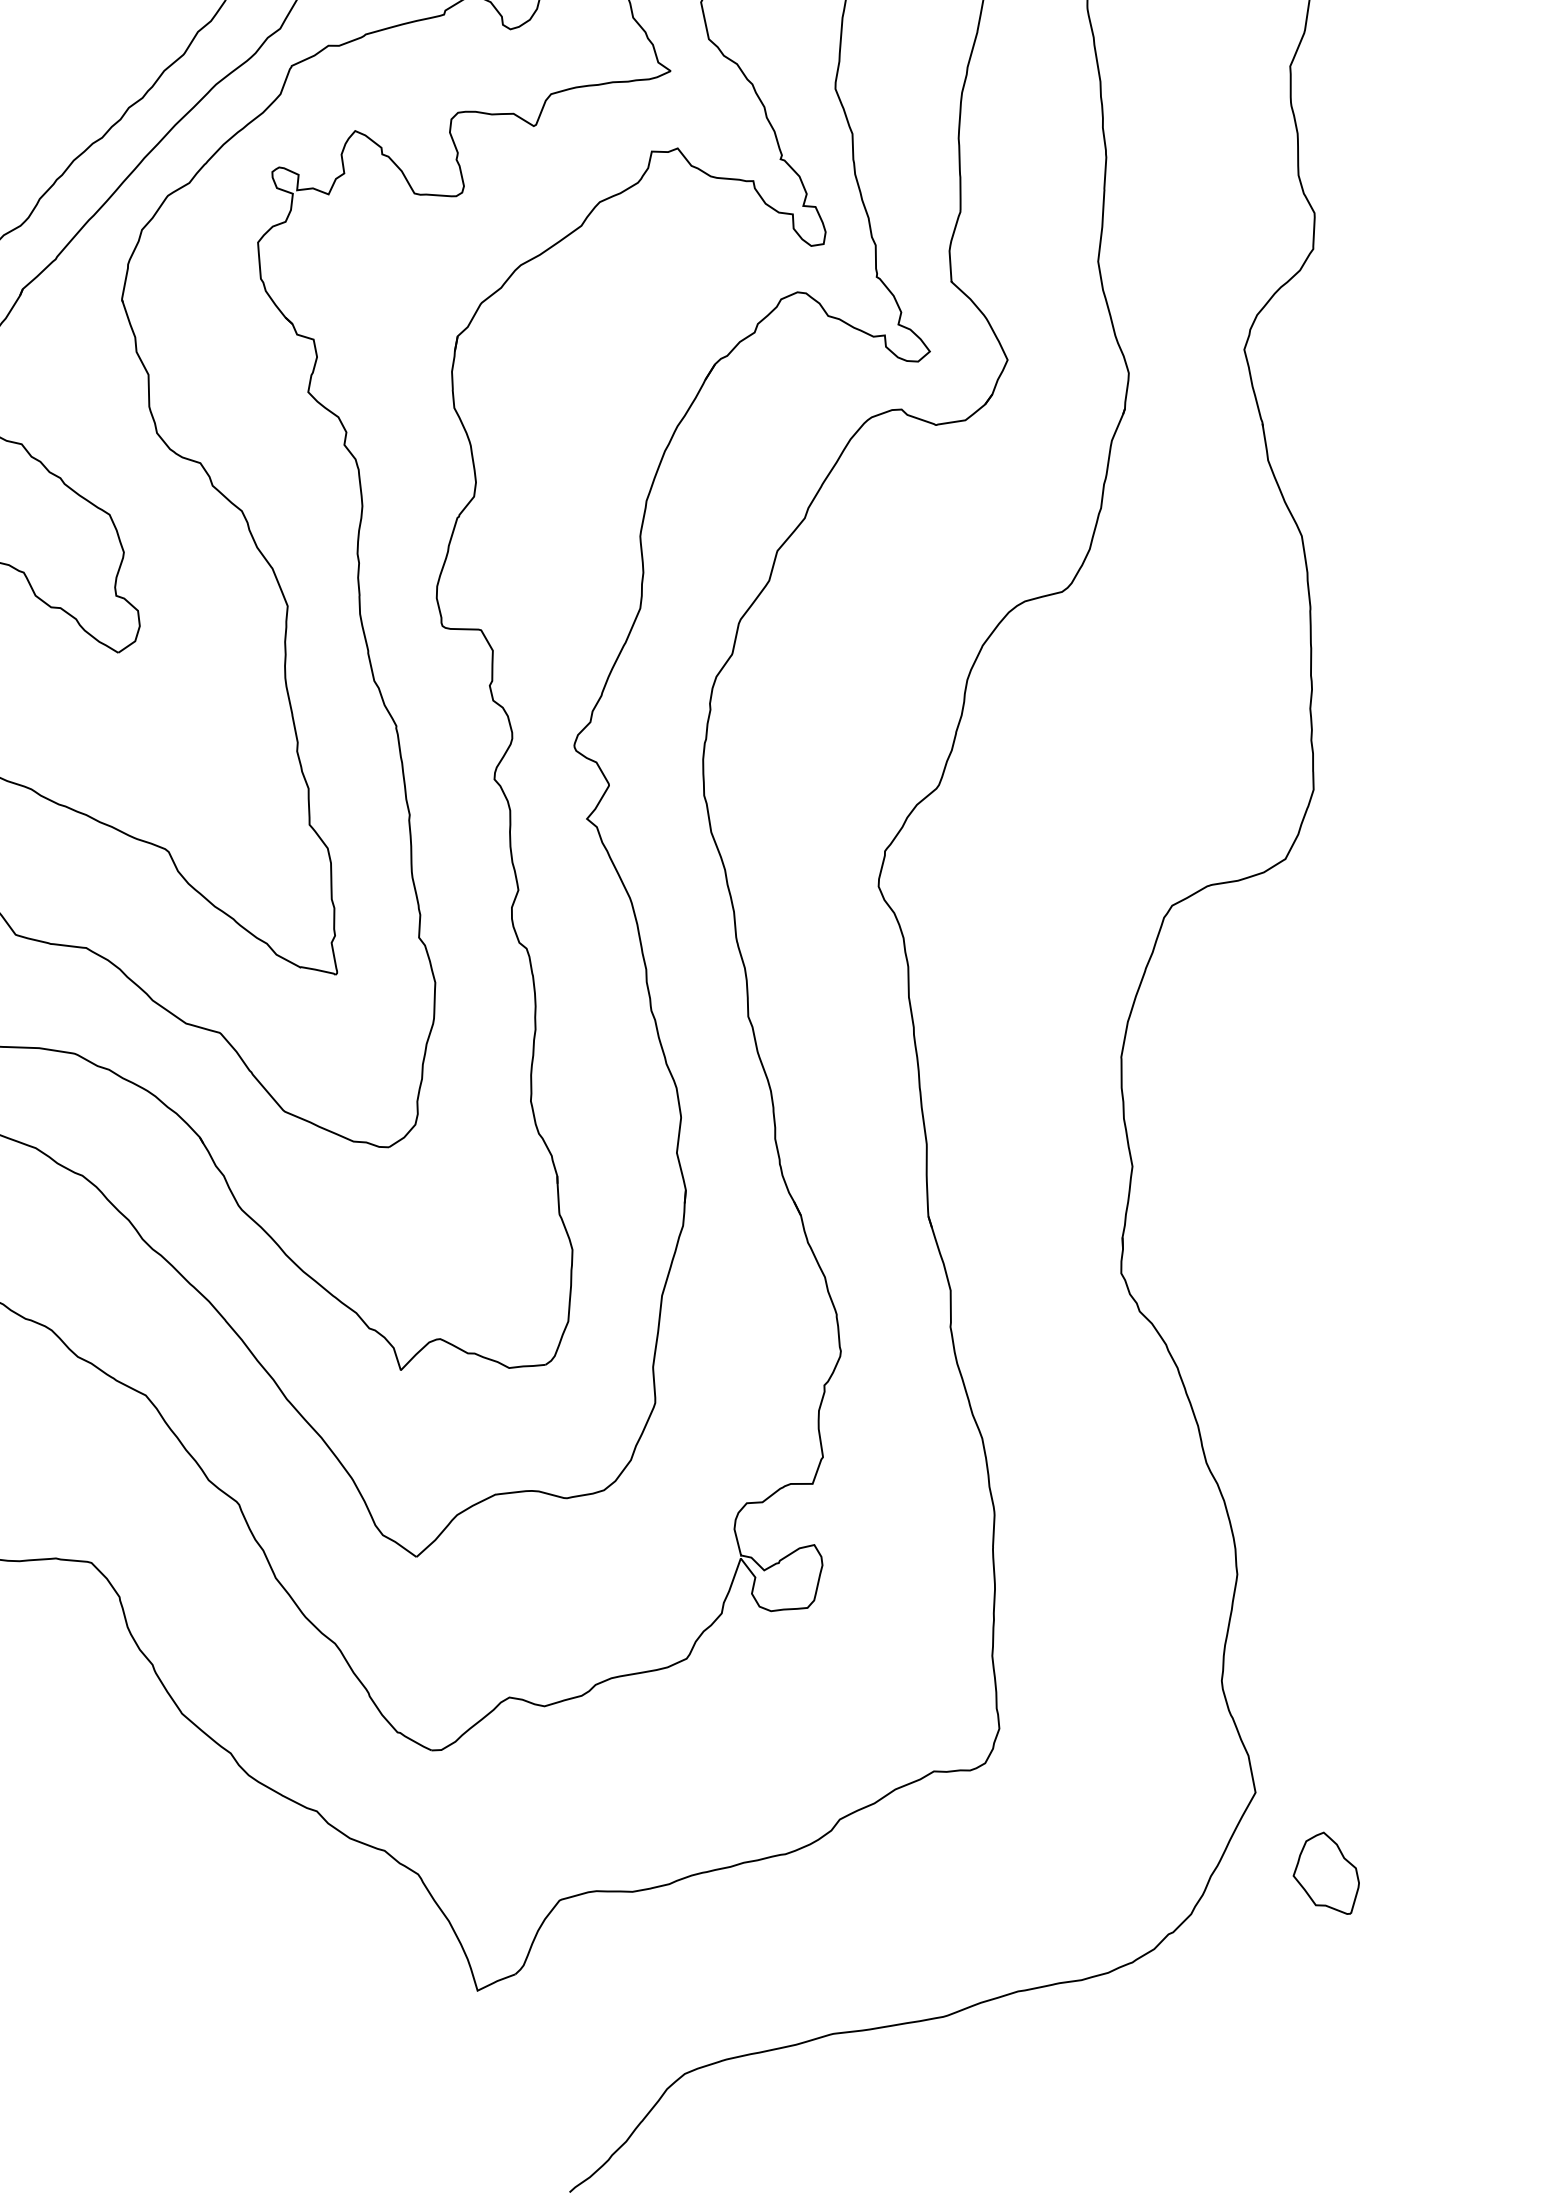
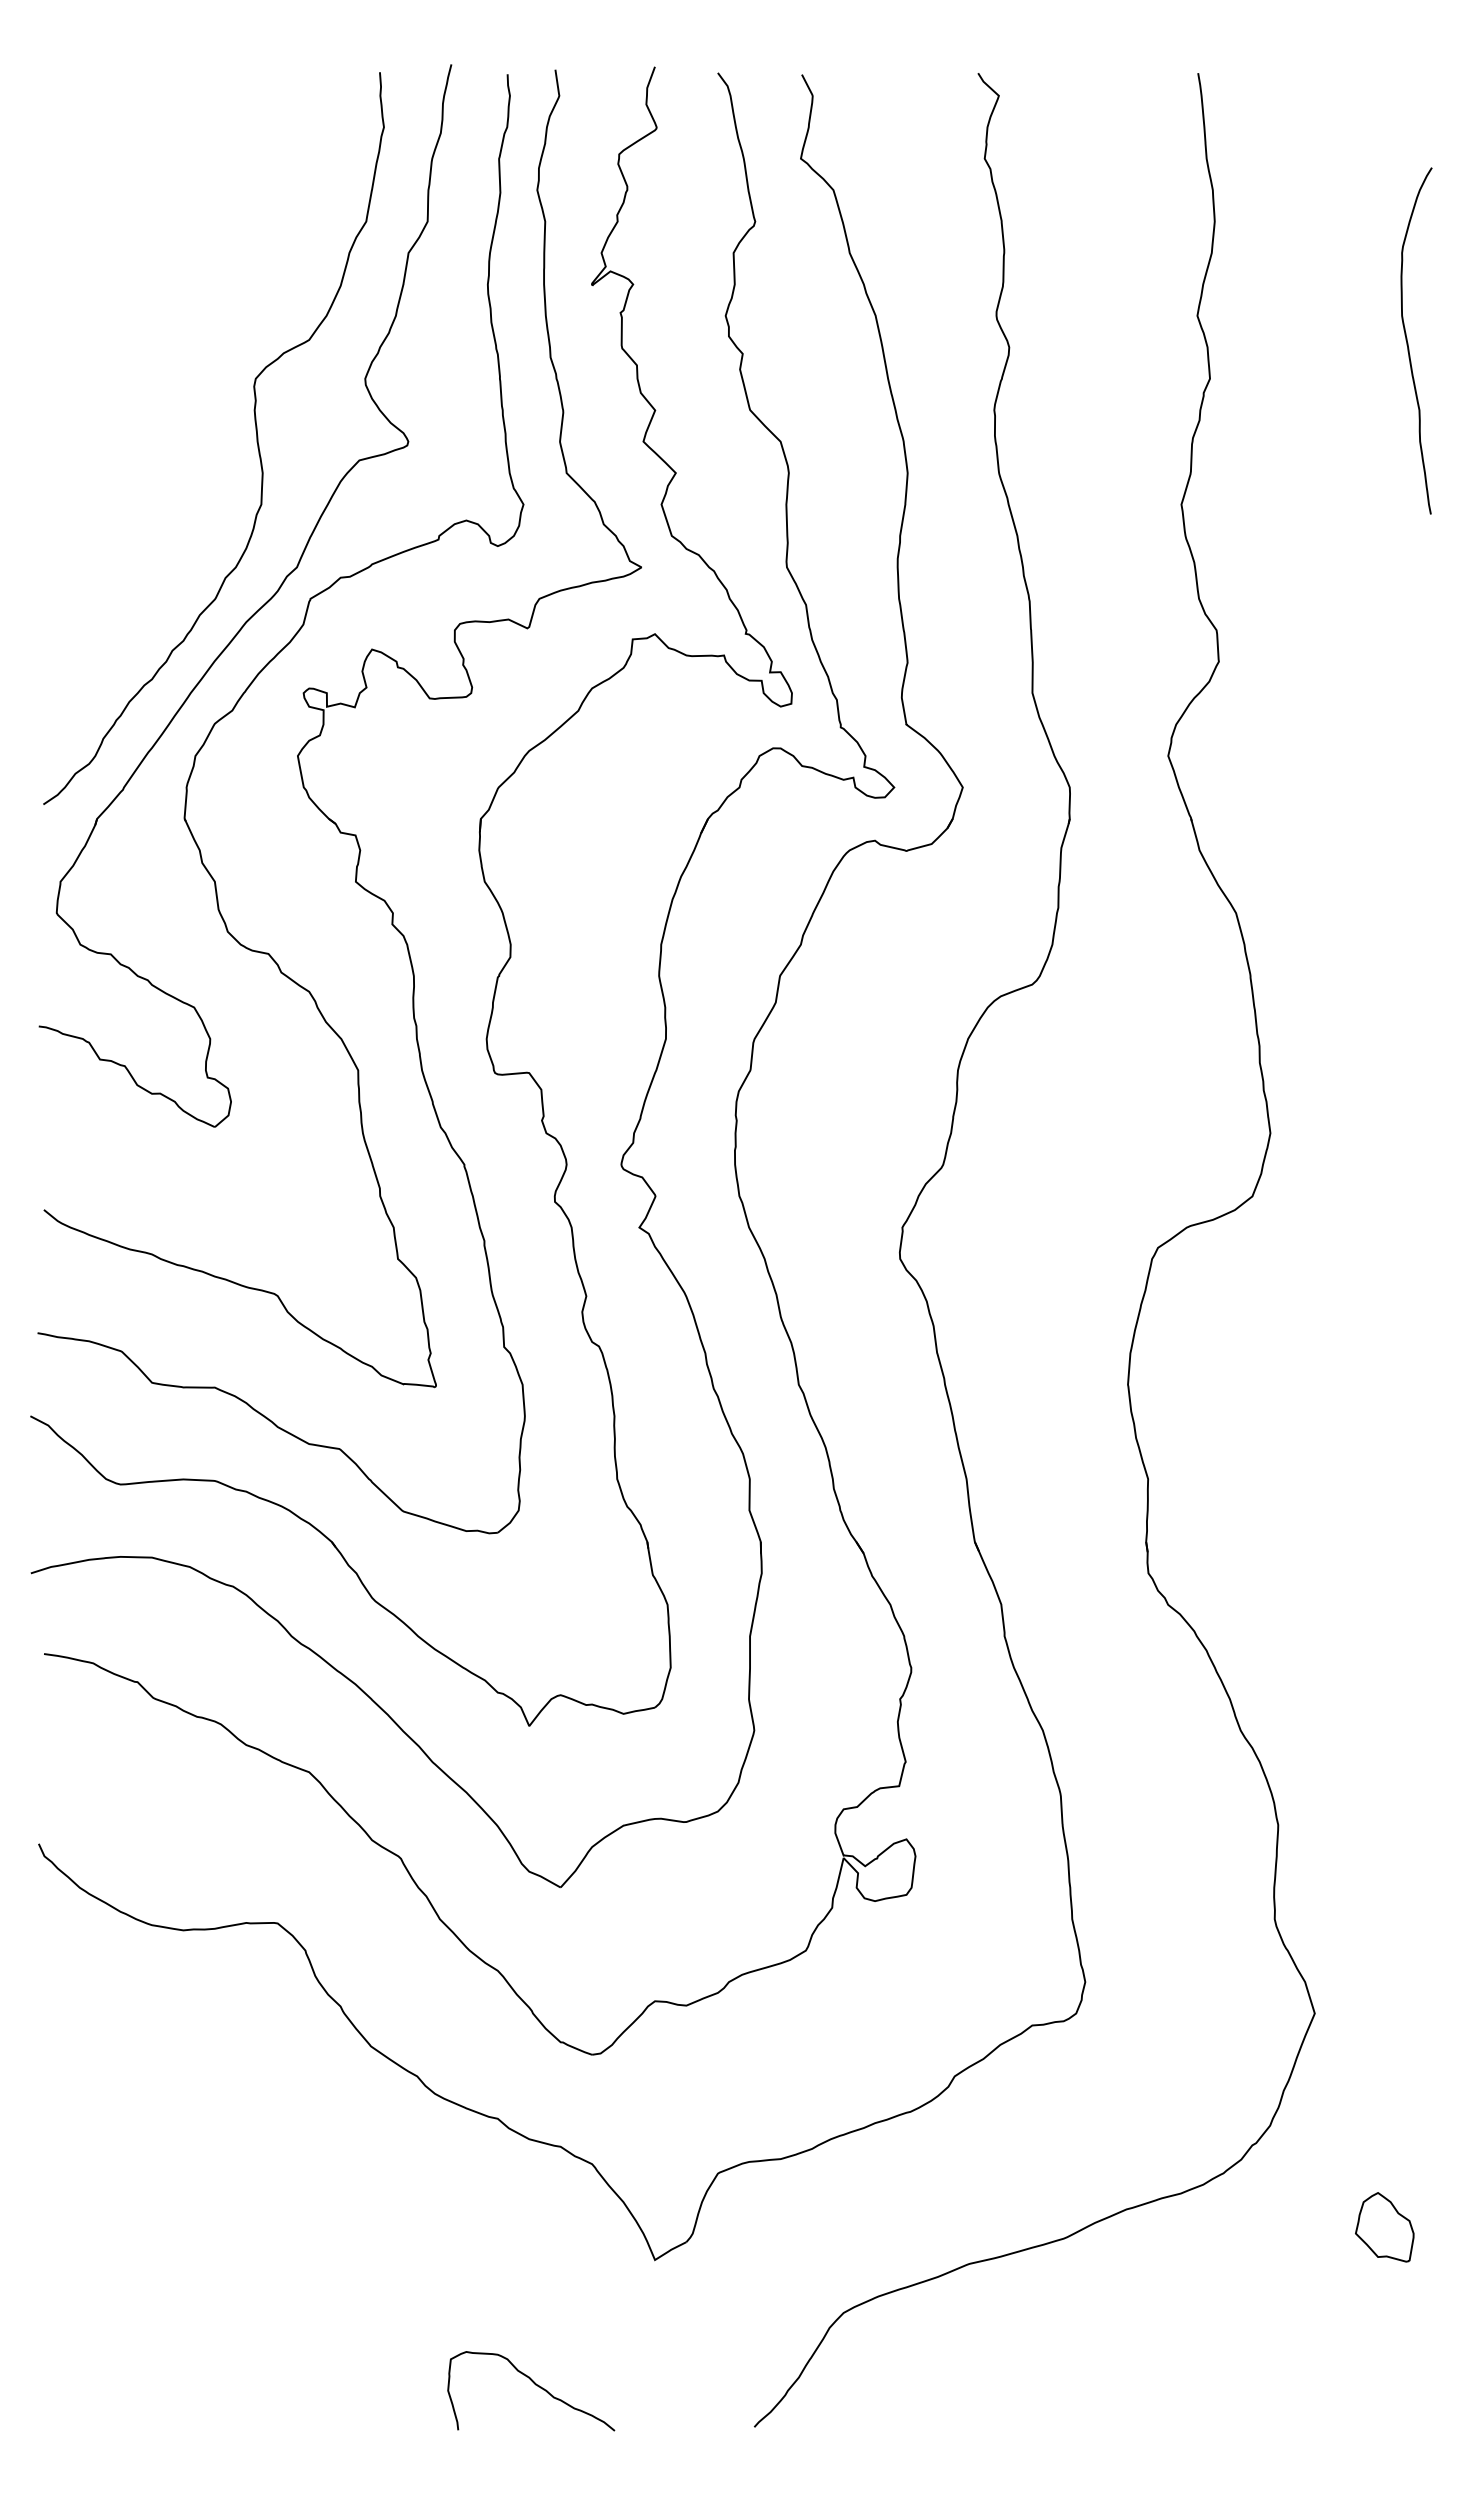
part: (1326, 1872) -> (1384, 2227), moved
curve: (326, 2118) -> (535, 2385), added

